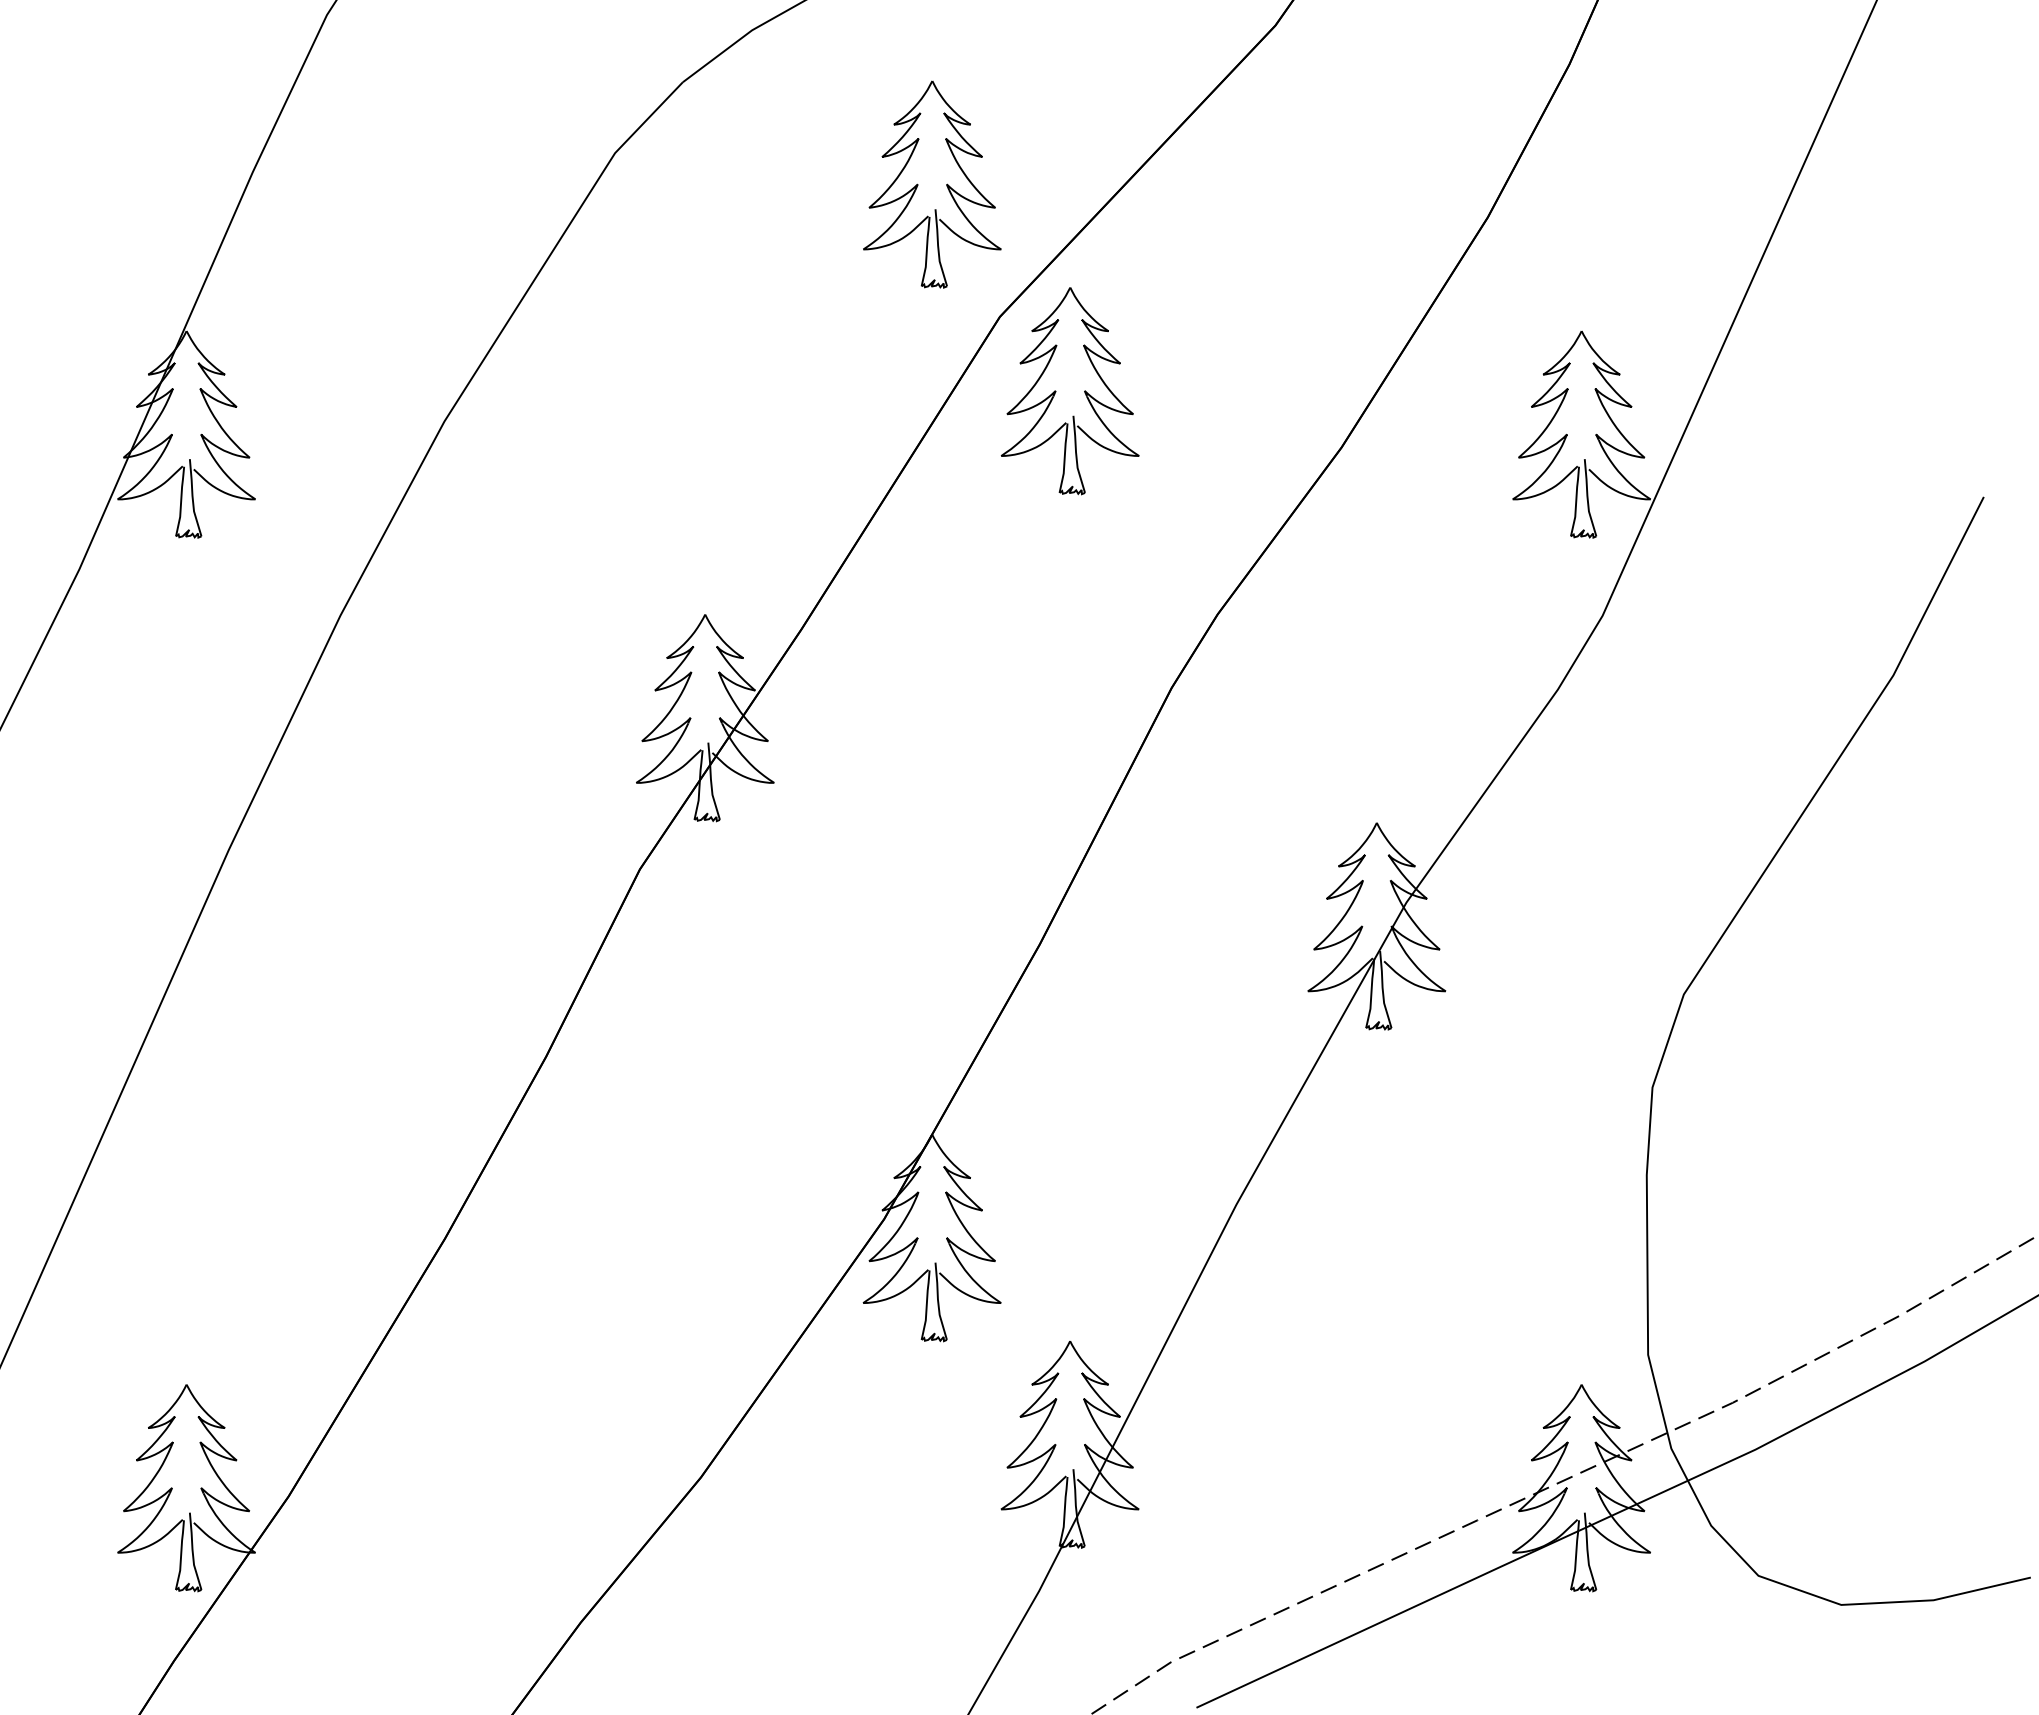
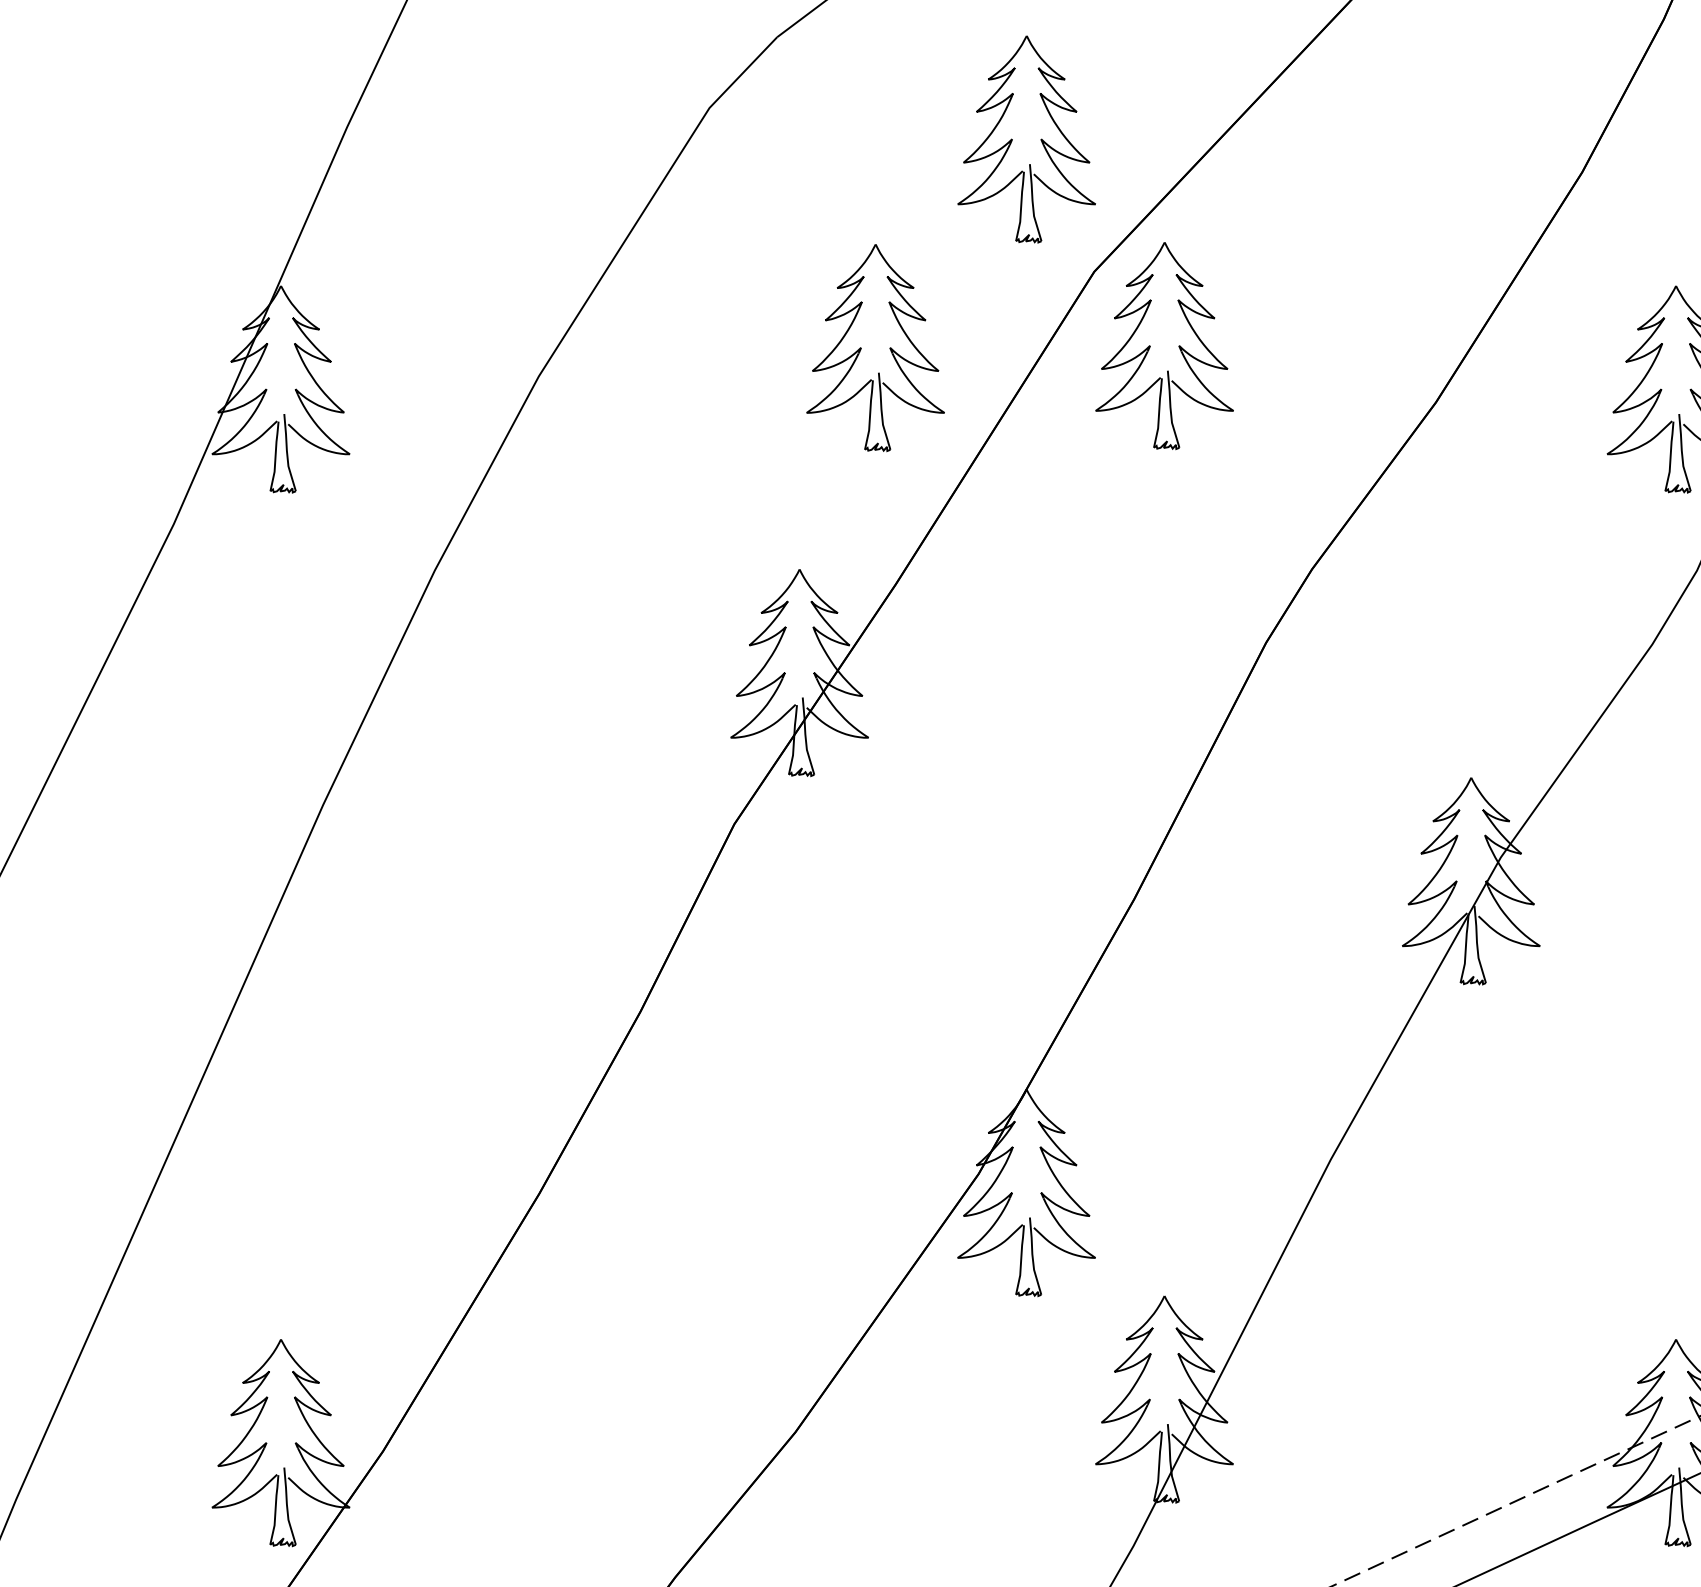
part: (767, 393) -> (861, 348), added

